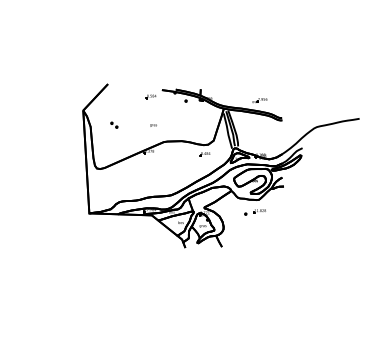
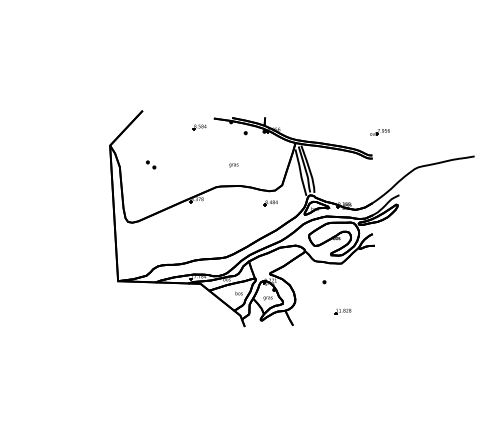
part: (259, 100) -> (379, 132), moved
text: (153, 125) -> (233, 165), moved
part: (259, 211) -> (342, 311), moved

